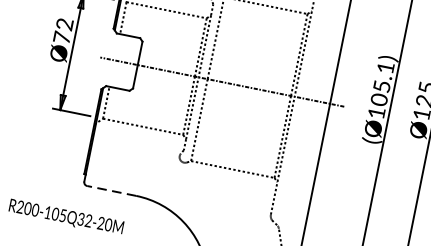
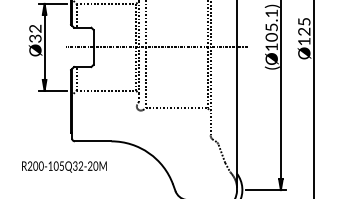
text: (62, 37) -> (35, 38), Ø72 -> Ø32
line: (110, 190) -> (92, 141), dashed -> solid

